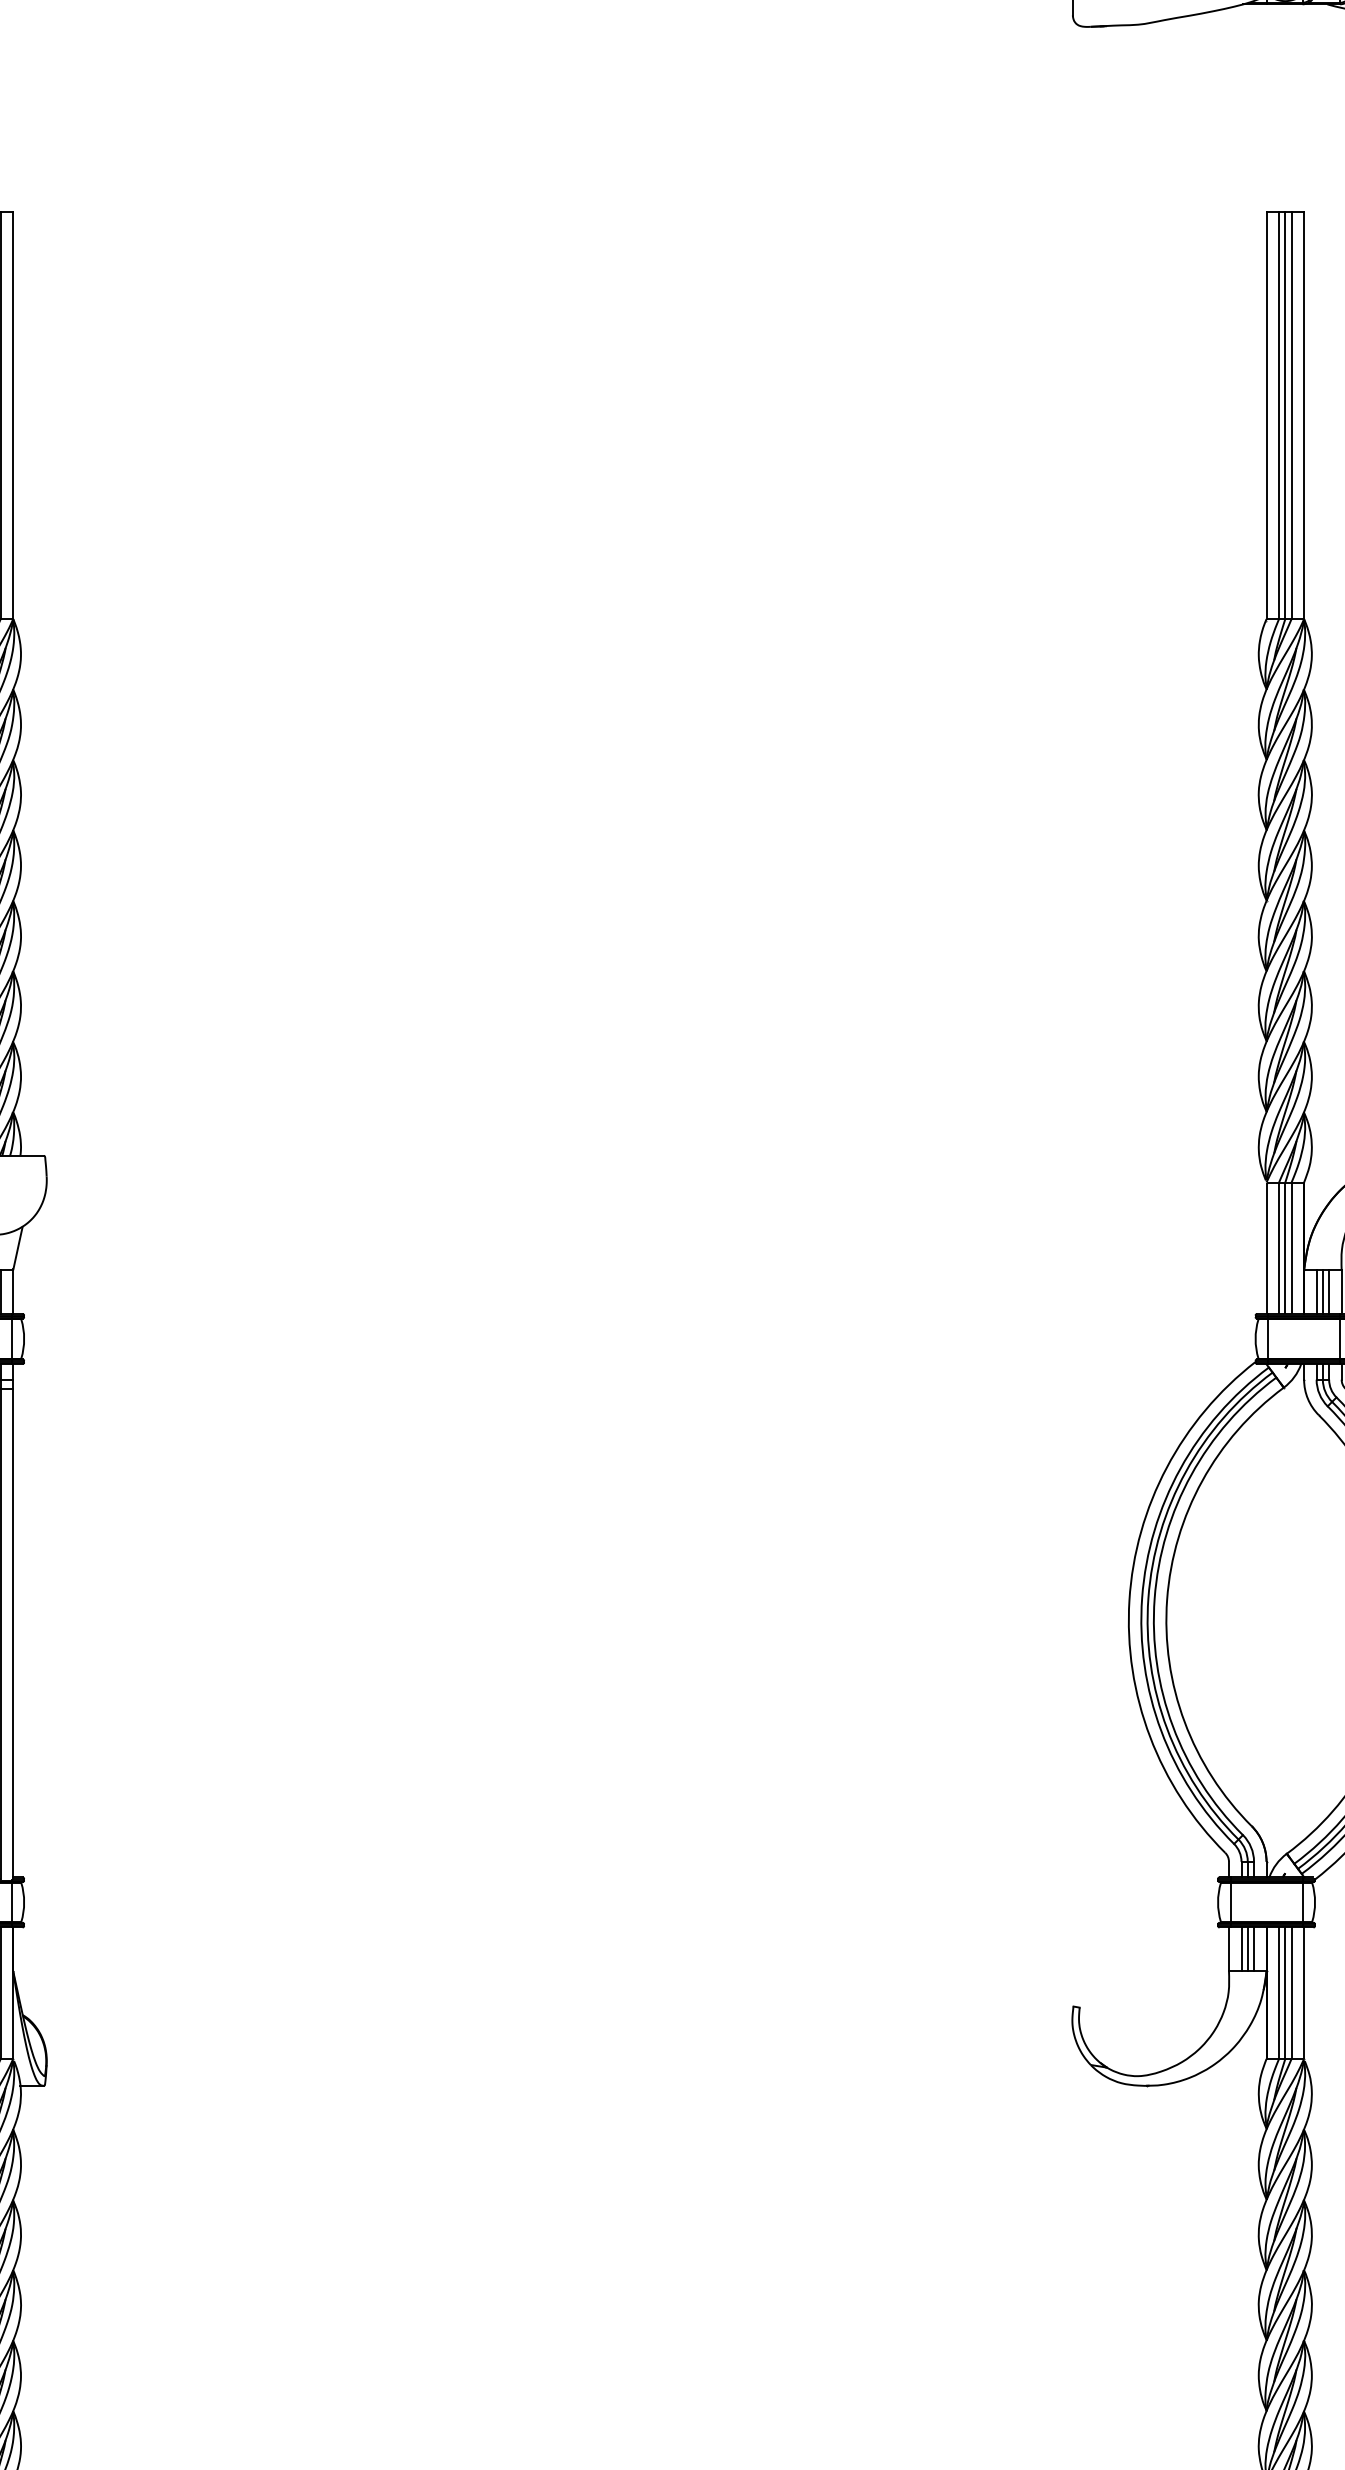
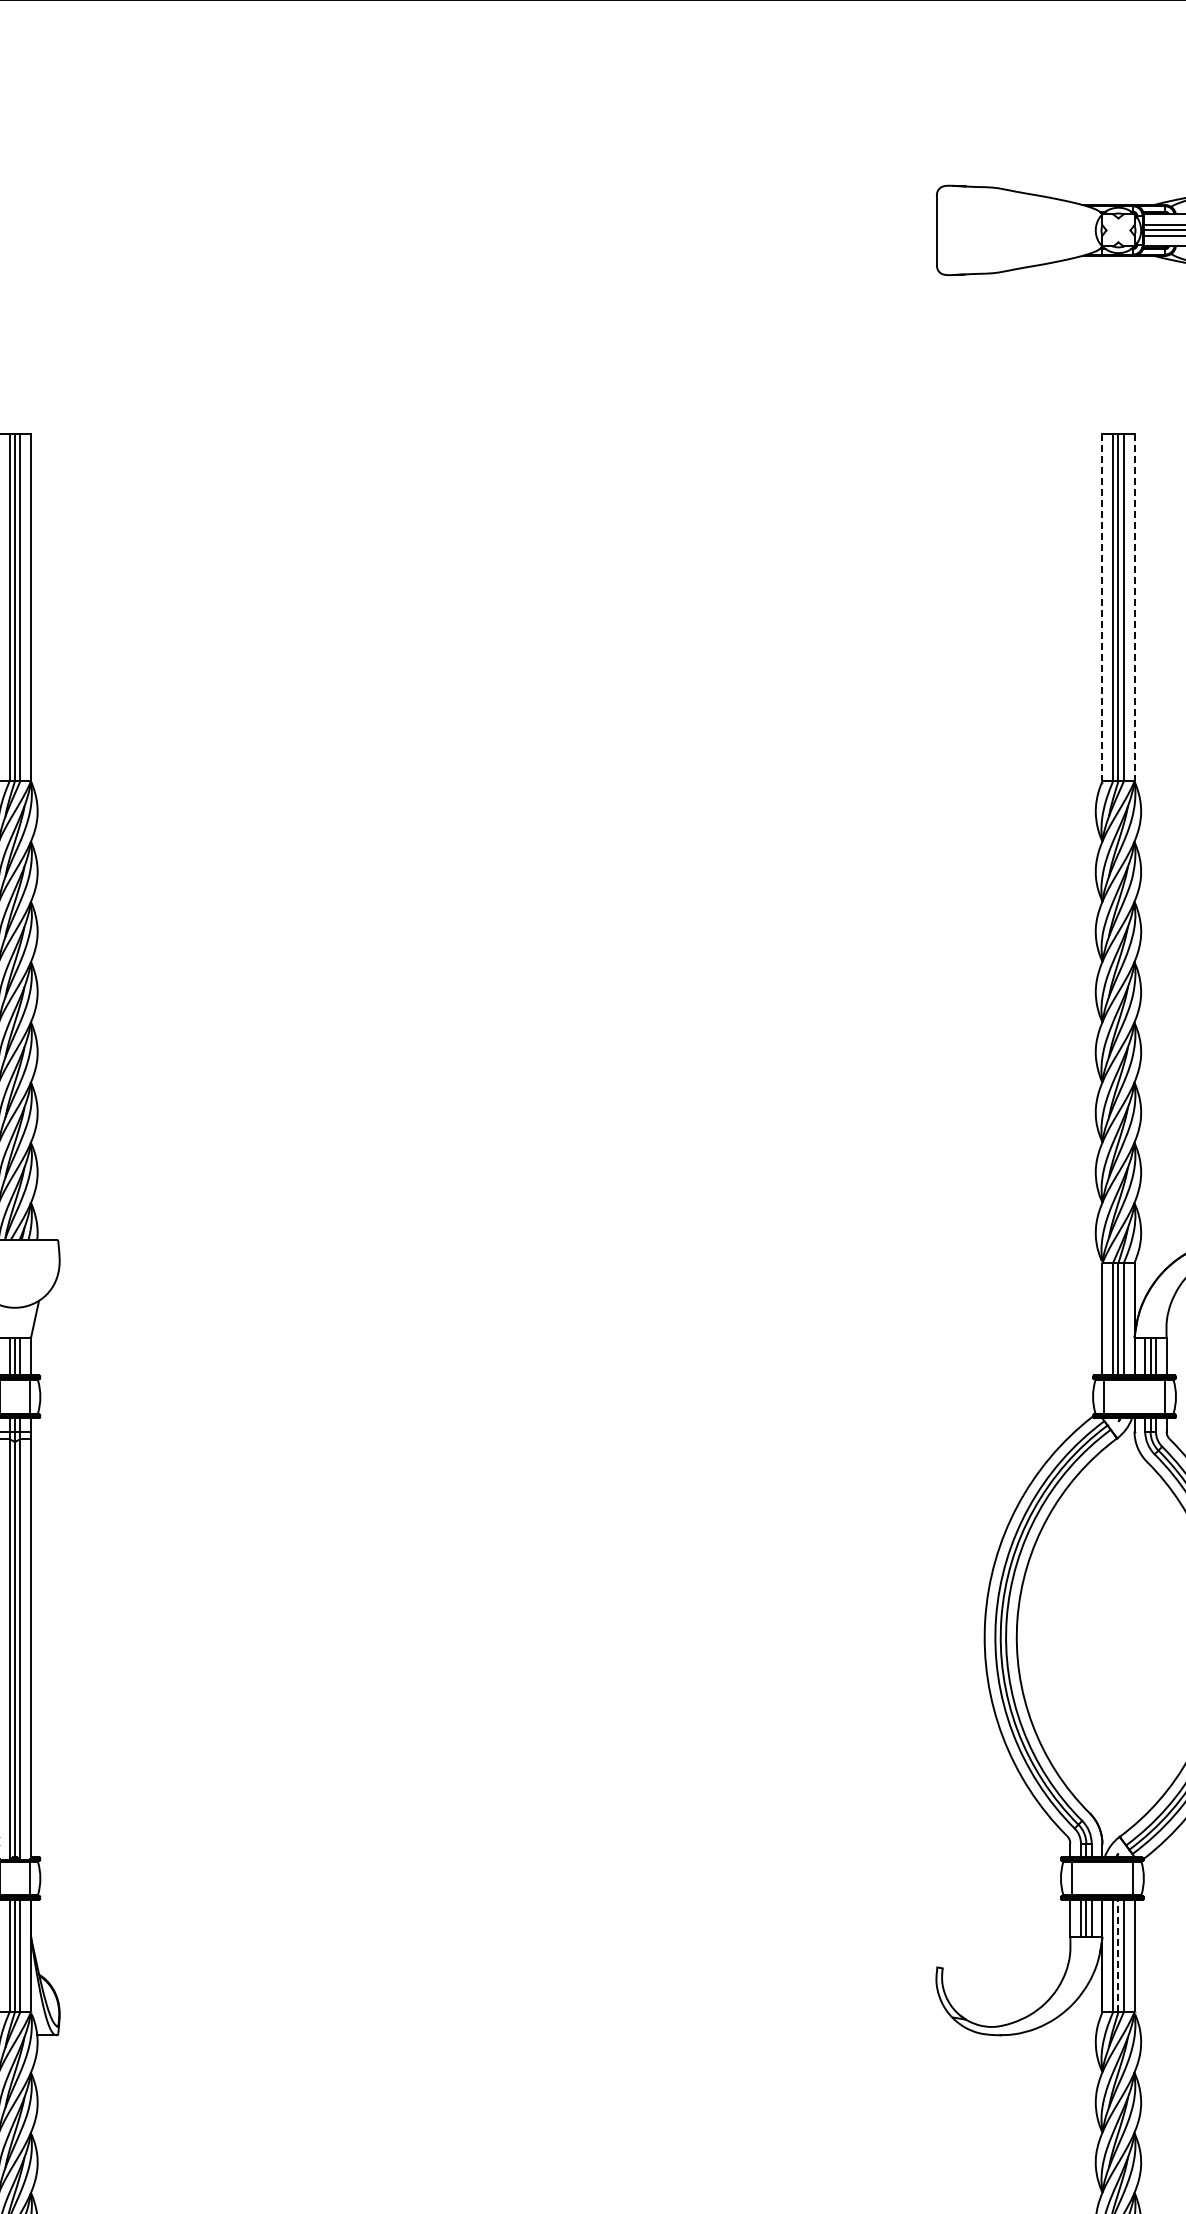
line: (1266, 415) -> (1102, 607), solid -> dashed
line: (1304, 415) -> (1134, 607), solid -> dashed
line: (1285, 1992) -> (1118, 1955), solid -> dashed

